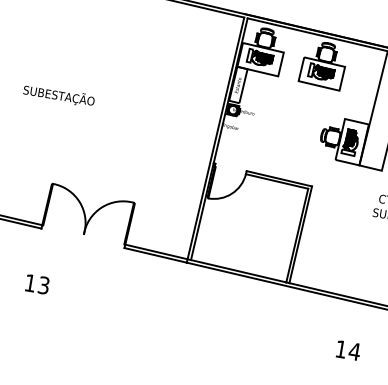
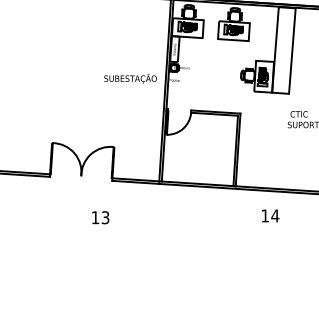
text: (59, 95) -> (130, 78), moved
text: (37, 284) -> (100, 217), moved
text: (348, 349) -> (270, 215), moved

